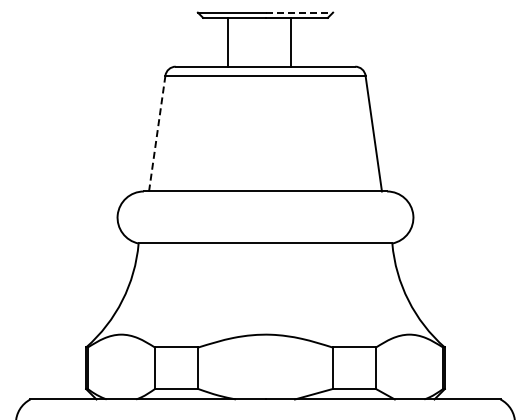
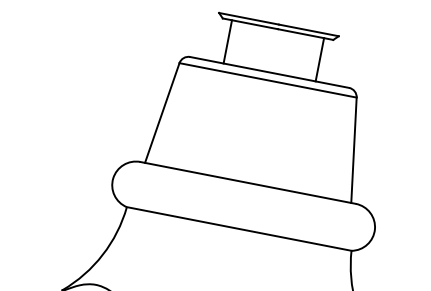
line: (299, 12) -> (309, 30), dashed -> solid
line: (227, 41) -> (227, 41), moved
line: (290, 41) -> (320, 59), moved
line: (157, 134) -> (162, 113), dashed -> solid

